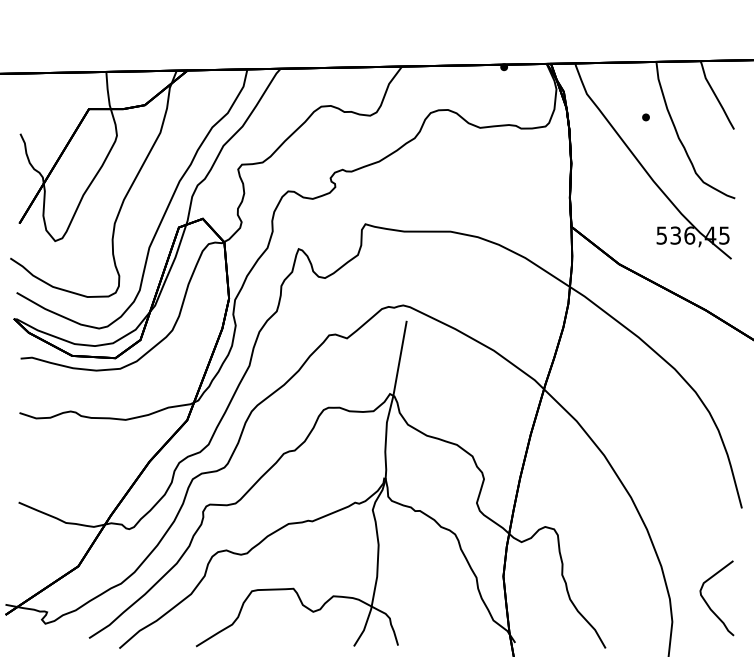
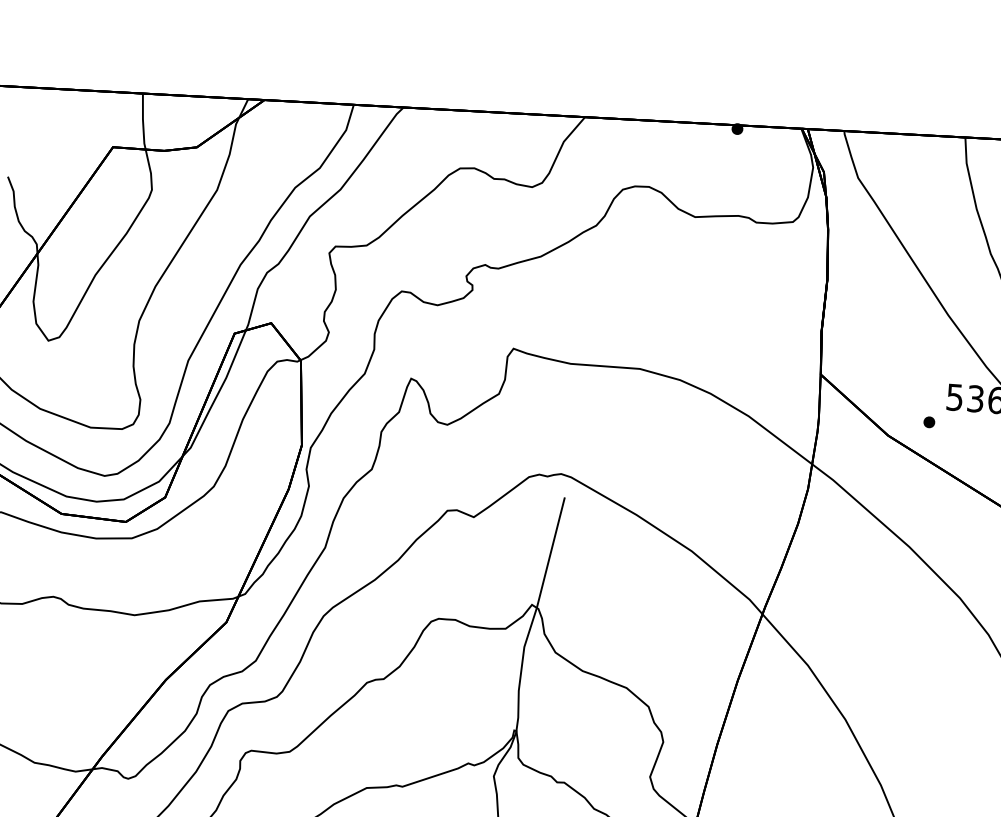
part: (645, 117) -> (928, 422), moved

